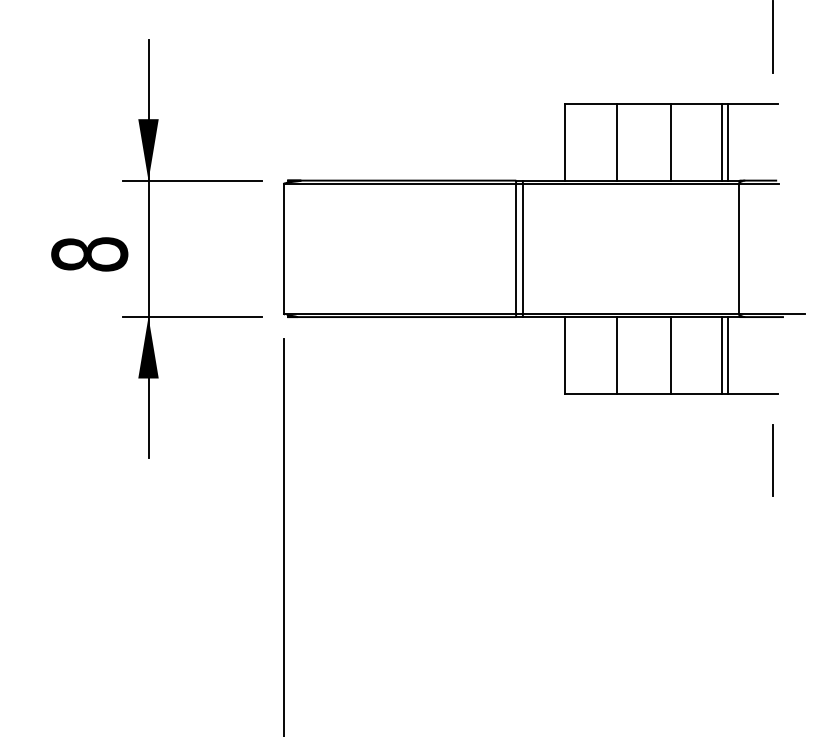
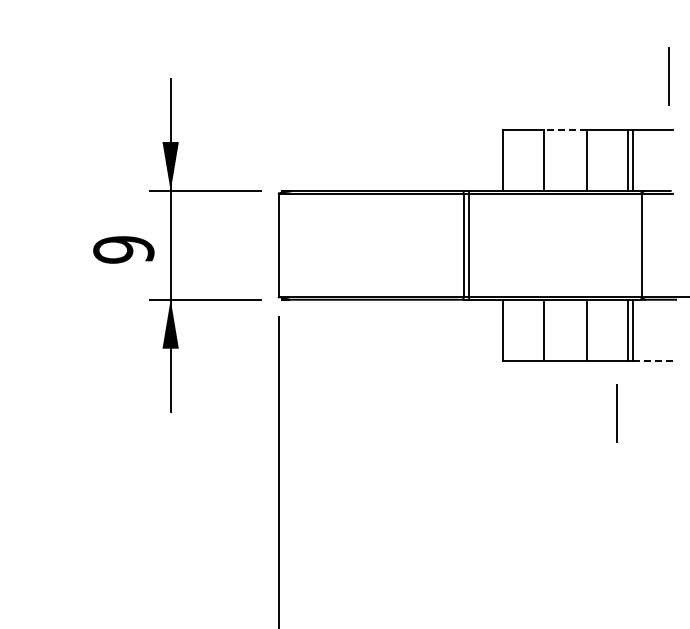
line: (643, 103) -> (565, 129), solid -> dashed
text: (89, 254) -> (123, 249), 8 -> 9
line: (753, 393) -> (652, 360), solid -> dashed
line: (773, 459) -> (616, 413), moved

